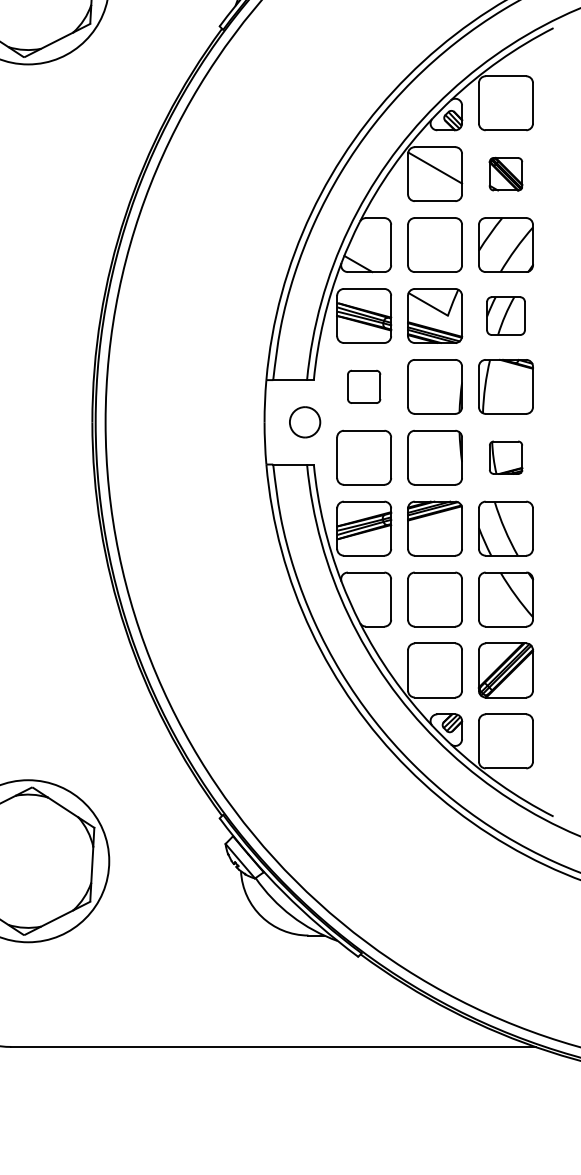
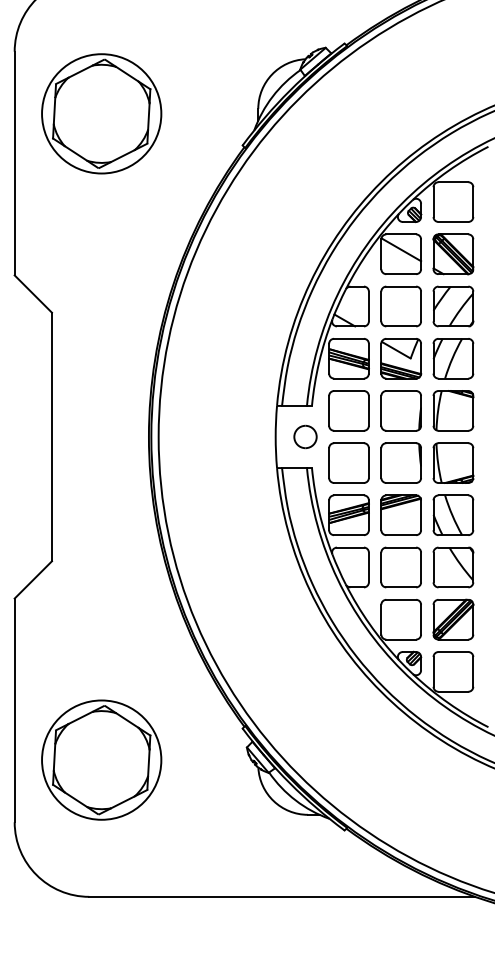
part: (506, 174) -> (453, 254), size x1.67
part: (506, 315) -> (453, 358), size x1.43
part: (363, 386) -> (348, 410), size x1.67
part: (506, 456) -> (453, 462), size x1.67

